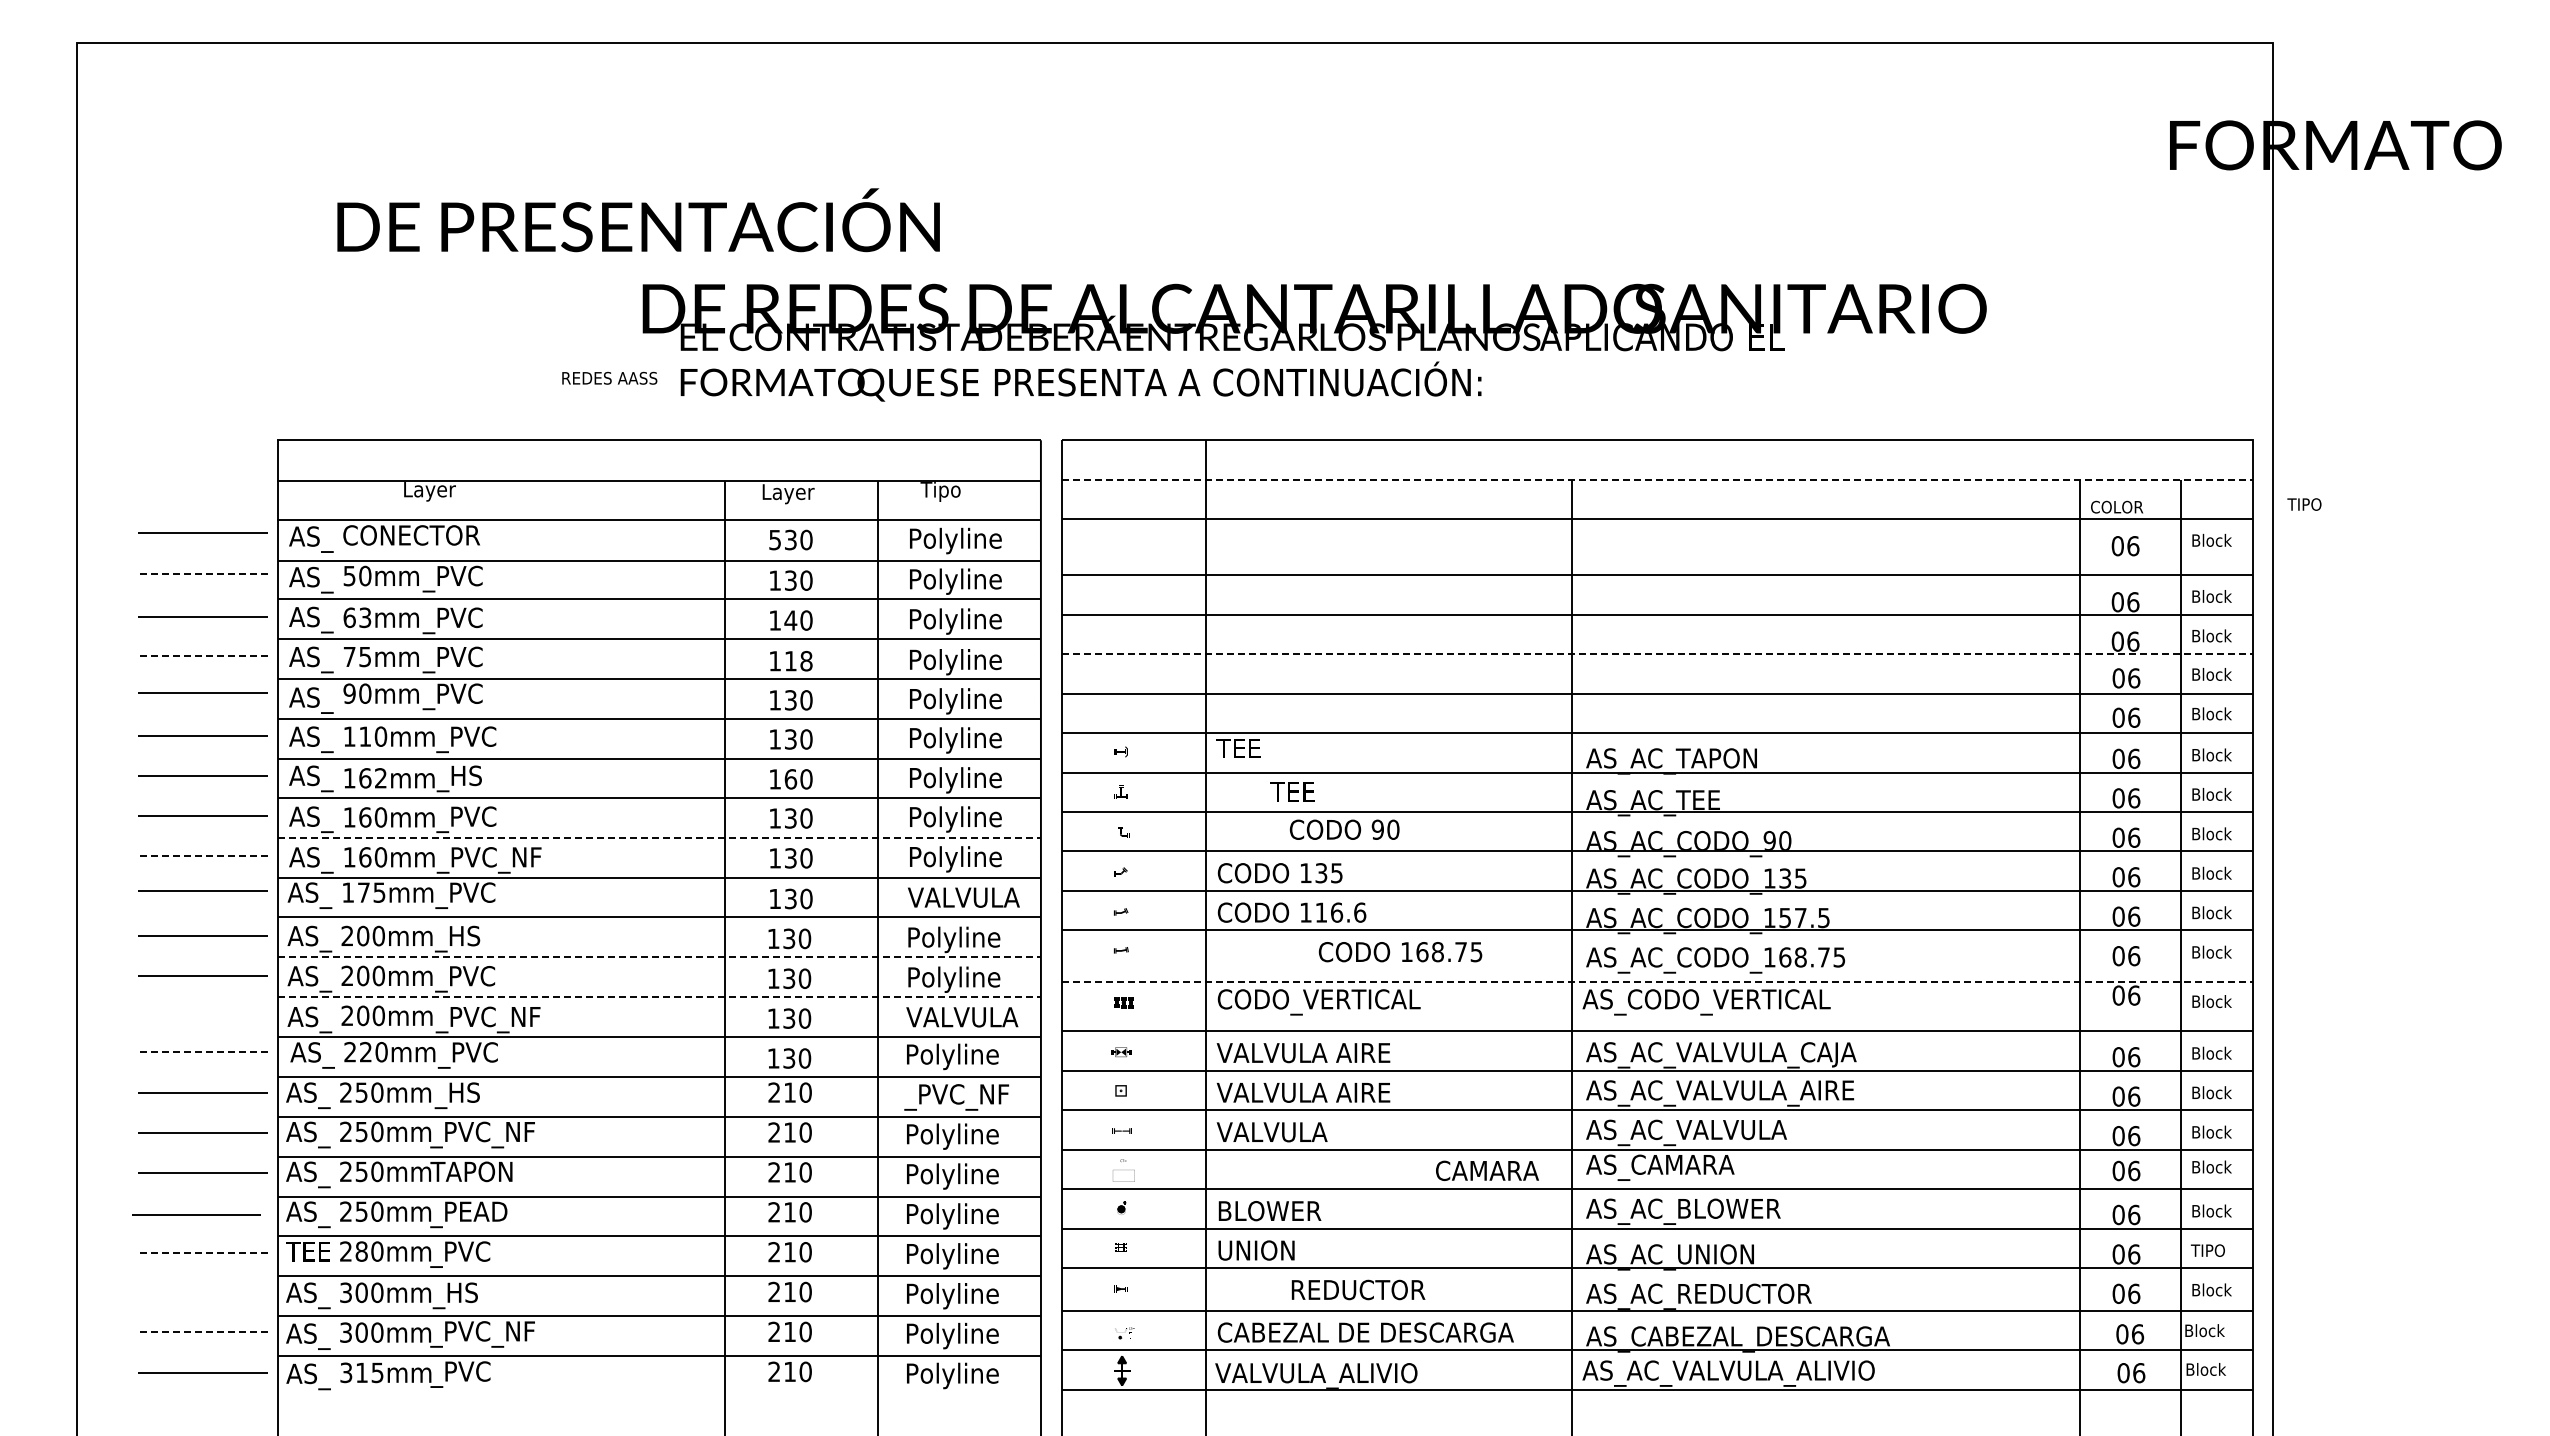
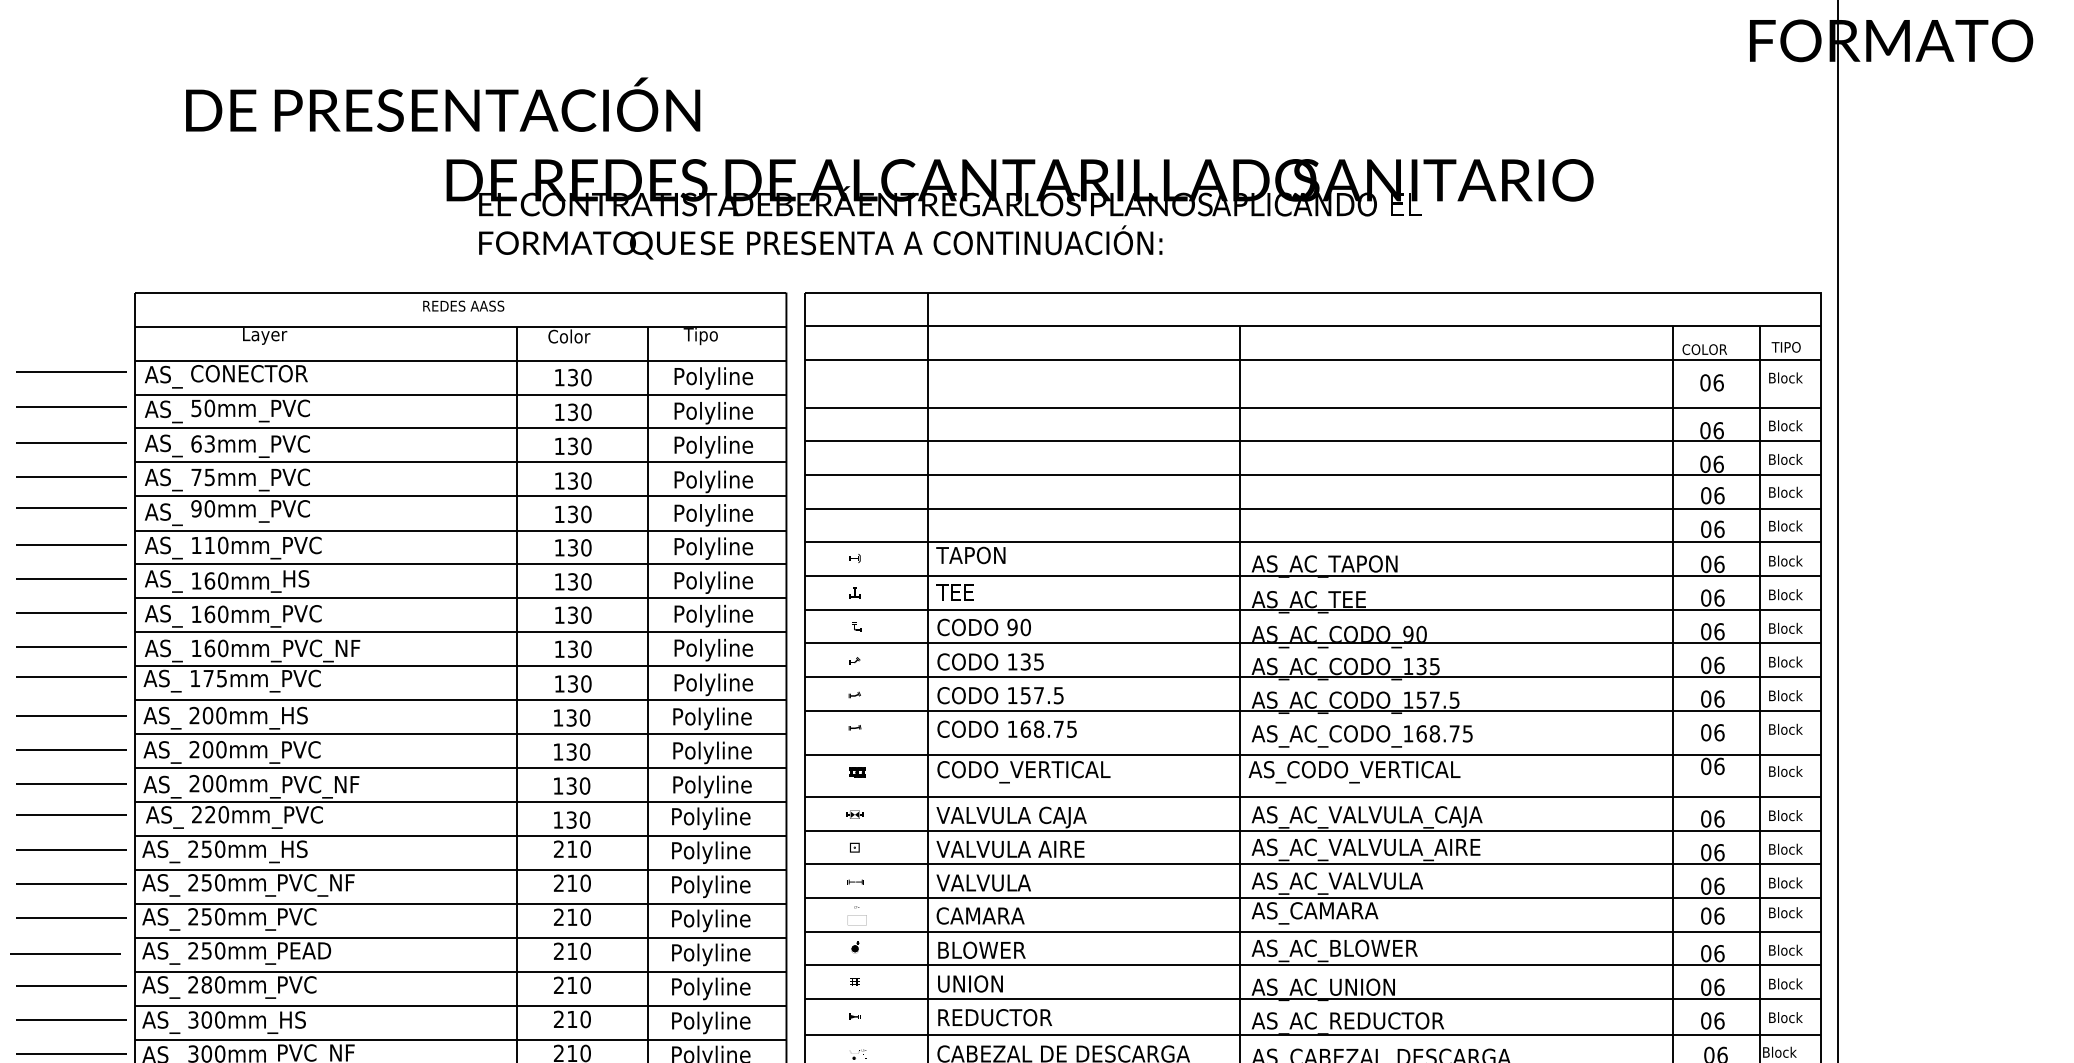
text: (609, 377) -> (463, 305), moved
line: (1658, 479) -> (1313, 325), dashed -> solid
text: (788, 493) -> (571, 337), Layer -> Color
text: (2304, 504) -> (1786, 347), moved
text: (774, 540) -> (559, 378), 530 -> 130
line: (203, 574) -> (71, 407), dashed -> solid
text: (790, 620) -> (572, 446), 140 -> 130
line: (1658, 654) -> (1313, 475), dashed -> solid
line: (203, 656) -> (71, 477), dashed -> solid
text: (798, 660) -> (579, 480), 118 -> 130
text: (1256, 748) -> (970, 555), TEE -> TAPON
text: (380, 778) -> (222, 581), 162mm -> 160mm
text: (790, 779) -> (572, 581), 160 -> 130
text: (1292, 791) -> (955, 592), moved
text: (1344, 829) -> (984, 627), moved
line: (659, 837) -> (460, 631), dashed -> solid
line: (203, 855) -> (71, 646), dashed -> solid
text: (963, 899) -> (720, 684), VALVULA -> Polyline
text: (1340, 912) -> (1042, 695), 116.6 -> 157.5
text: (1400, 952) -> (1007, 729), moved
line: (659, 957) -> (460, 733), dashed -> solid
line: (1658, 982) -> (1313, 755), dashed -> solid
line: (659, 997) -> (460, 768), dashed -> solid
line: (202, 1015) -> (70, 783), added
text: (962, 1019) -> (719, 786), VALVULA -> Polyline
line: (203, 1052) -> (71, 814), dashed -> solid
text: (1364, 1055) -> (1062, 817), VALVULA AIRE -> VALVULA CAJA
text: (956, 1096) -> (714, 852), _PVC_NF -> Polyline
text: (1487, 1170) -> (980, 915), moved
text: (471, 1174) -> (300, 919), TAPON -> _PVC
text: (2210, 1250) -> (1784, 983), TIPO -> Block
line: (203, 1252) -> (71, 985), dashed -> solid
text: (308, 1254) -> (161, 987), TEE -> AS_
text: (1358, 1289) -> (995, 1017), moved
line: (202, 1292) -> (70, 1019), added
line: (203, 1332) -> (71, 1053), dashed -> solid

